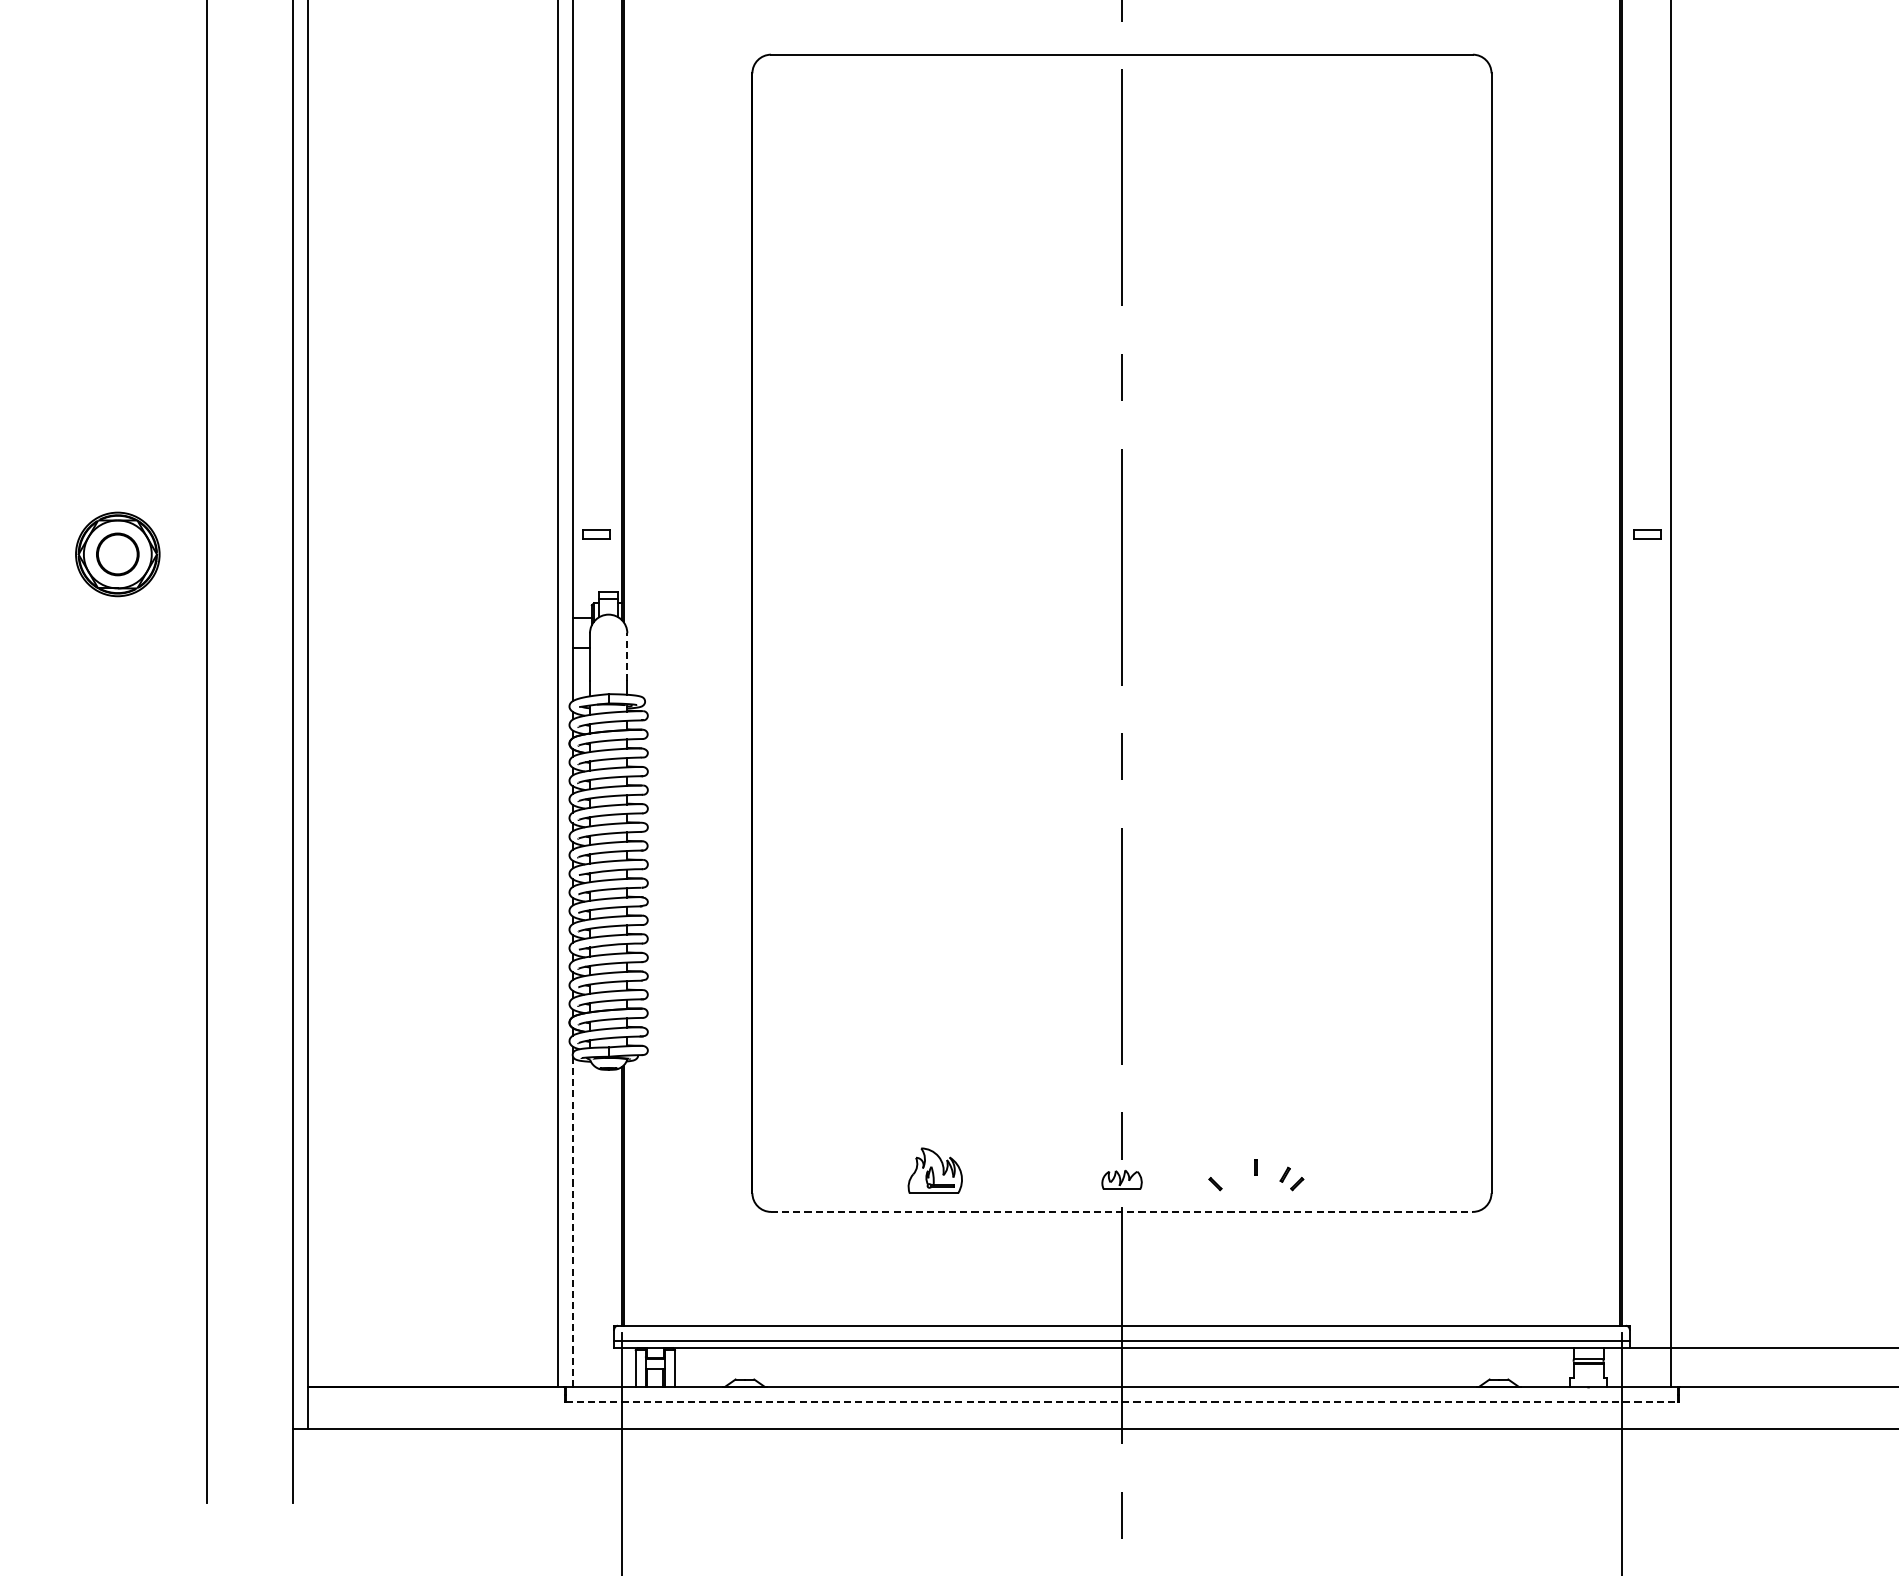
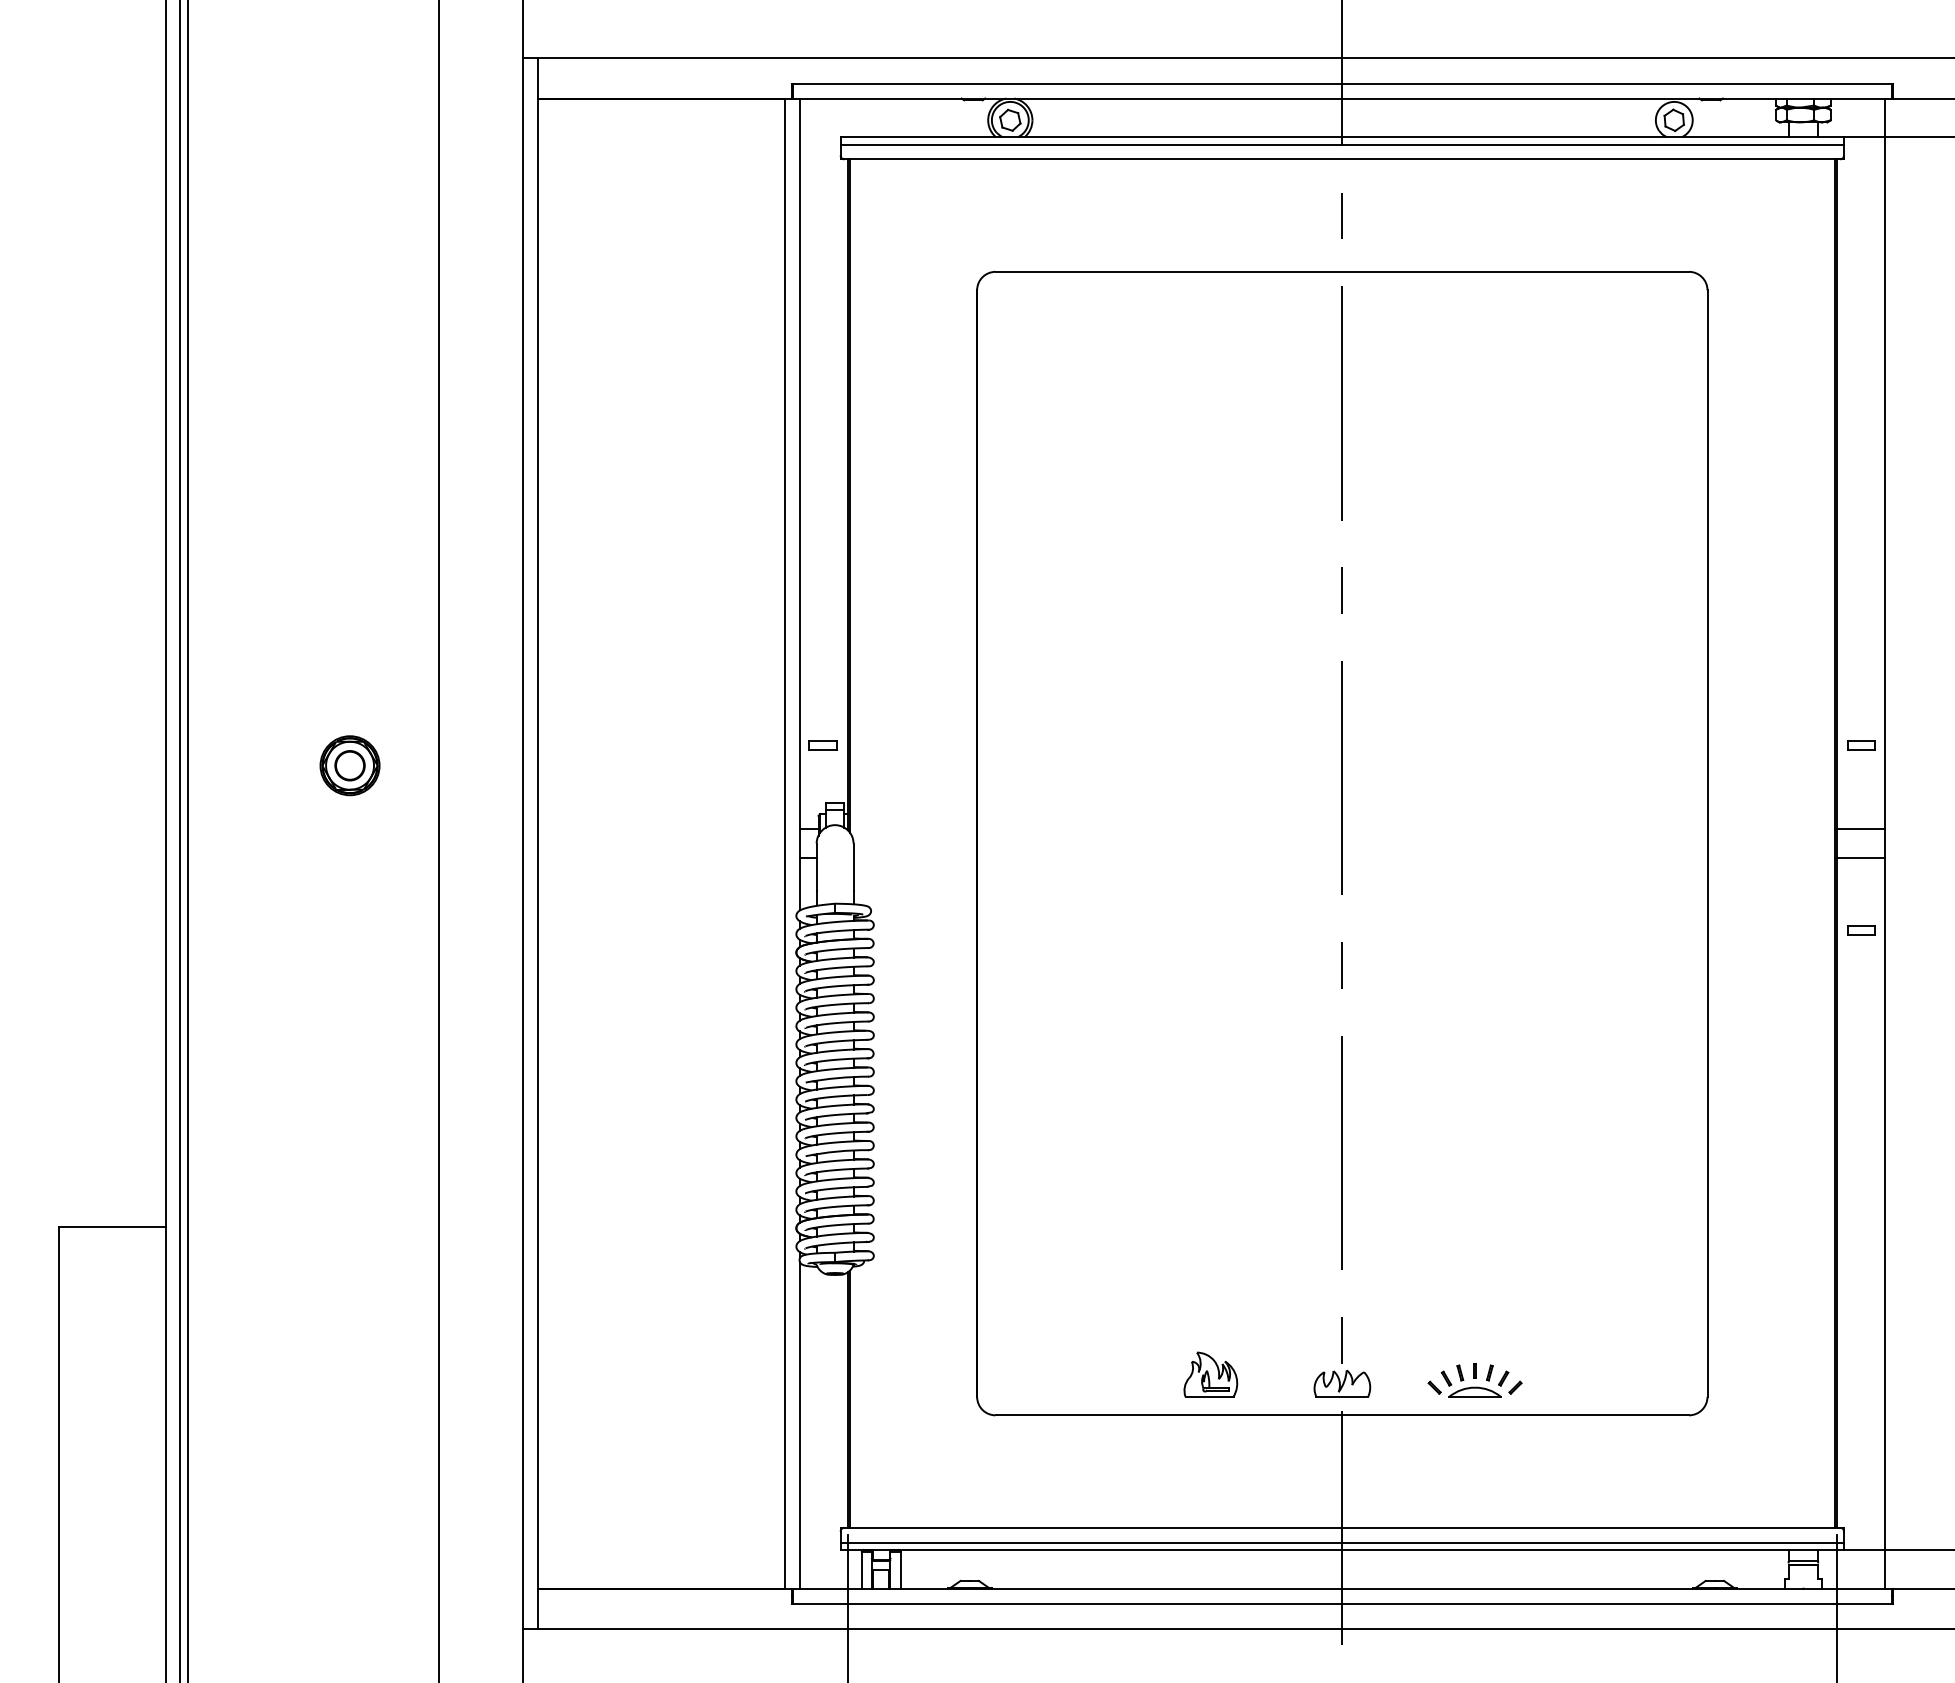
part: (117, 554) -> (349, 765), size x0.71
line: (1646, 618) -> (1860, 828), added
line: (1646, 648) -> (1860, 858), added
line: (627, 657) -> (853, 867), dashed -> solid
part: (1647, 721) -> (1861, 930), added
part: (934, 1170) -> (1210, 1374), moved
part: (1251, 1176) -> (1470, 1380), added
part: (1122, 1179) -> (1342, 1383), size x1.43
line: (1122, 1212) -> (1342, 1415), dashed -> solid
line: (573, 1223) -> (800, 1426), dashed -> solid
line: (1122, 1402) -> (1342, 1603), dashed -> solid

